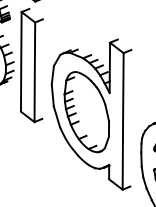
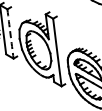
arc: (34, 71) -> (10, 33), solid -> dashed

